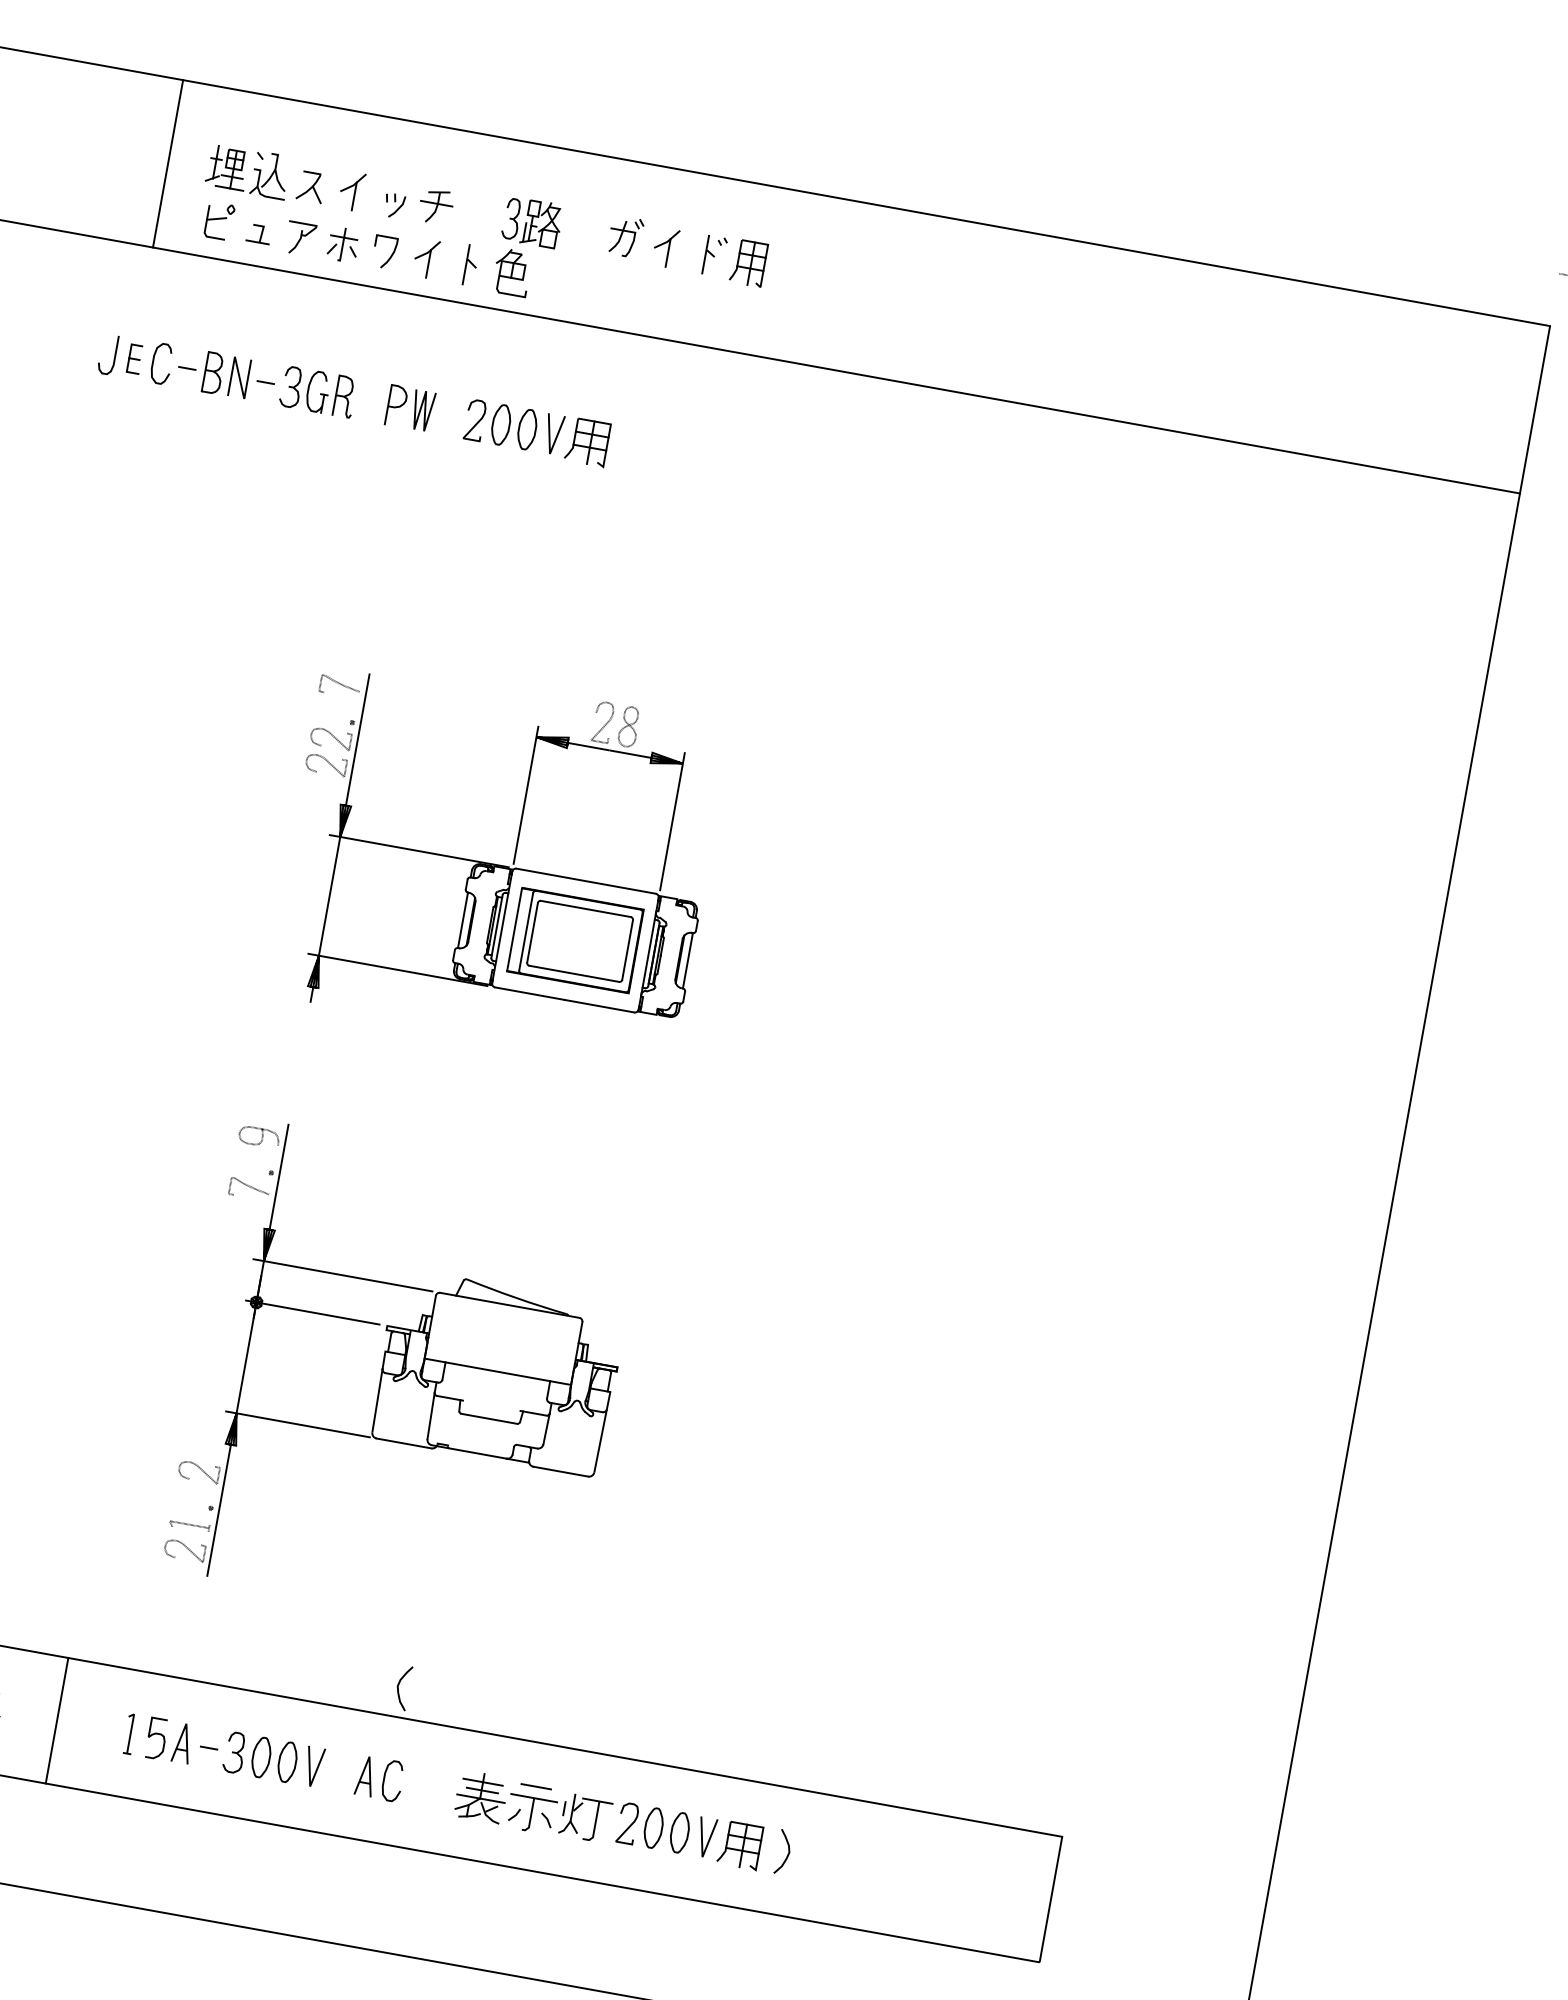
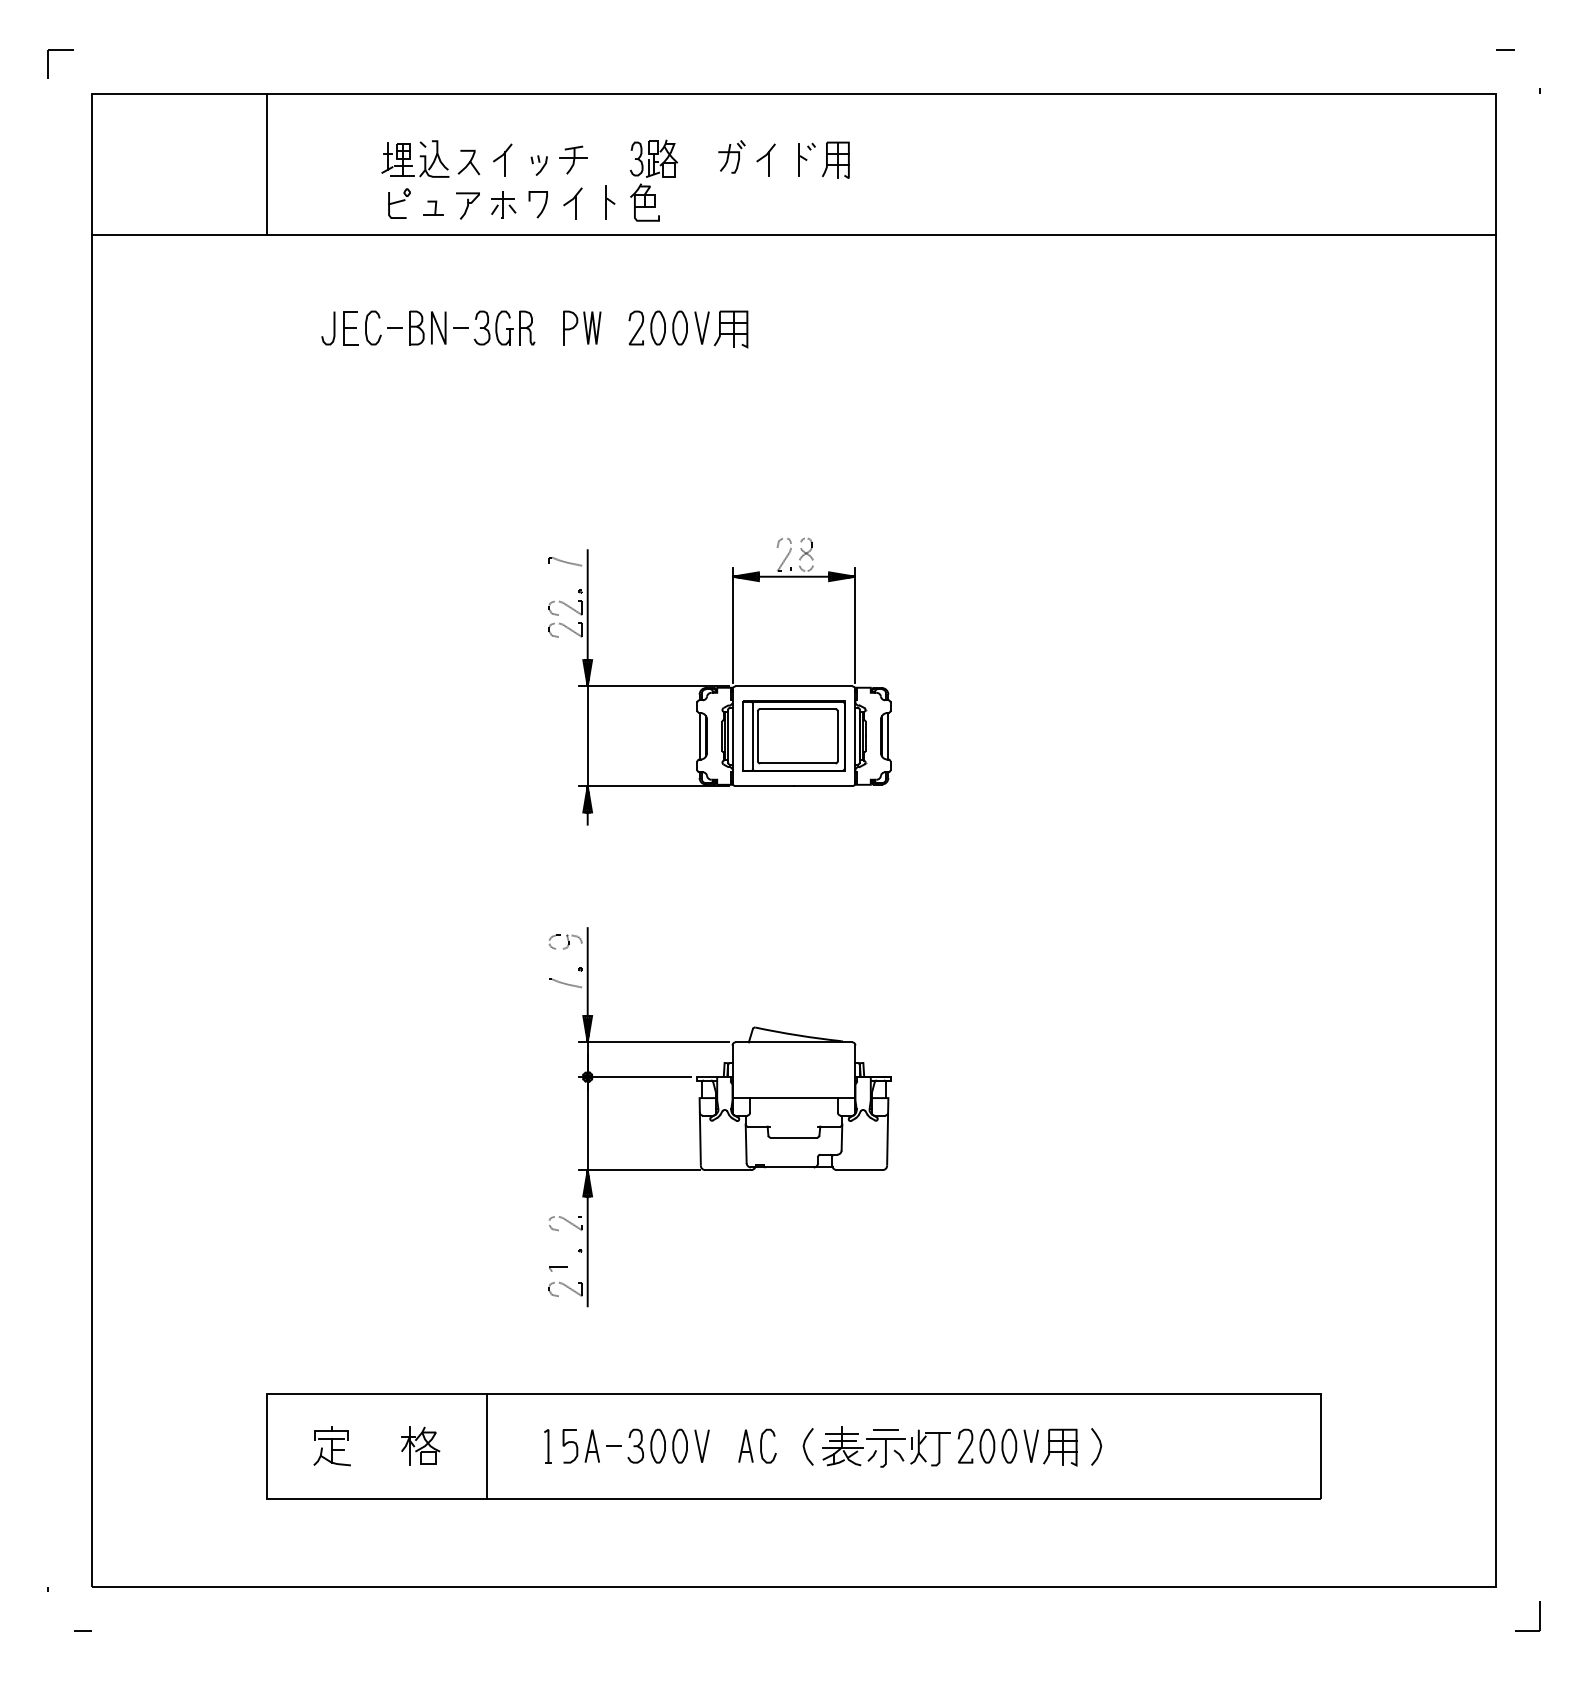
line: (168, 163) -> (267, 164), moved
part: (134, 359) -> (350, 328), size x1.43
curve: (399, 1689) -> (805, 1448), moved

